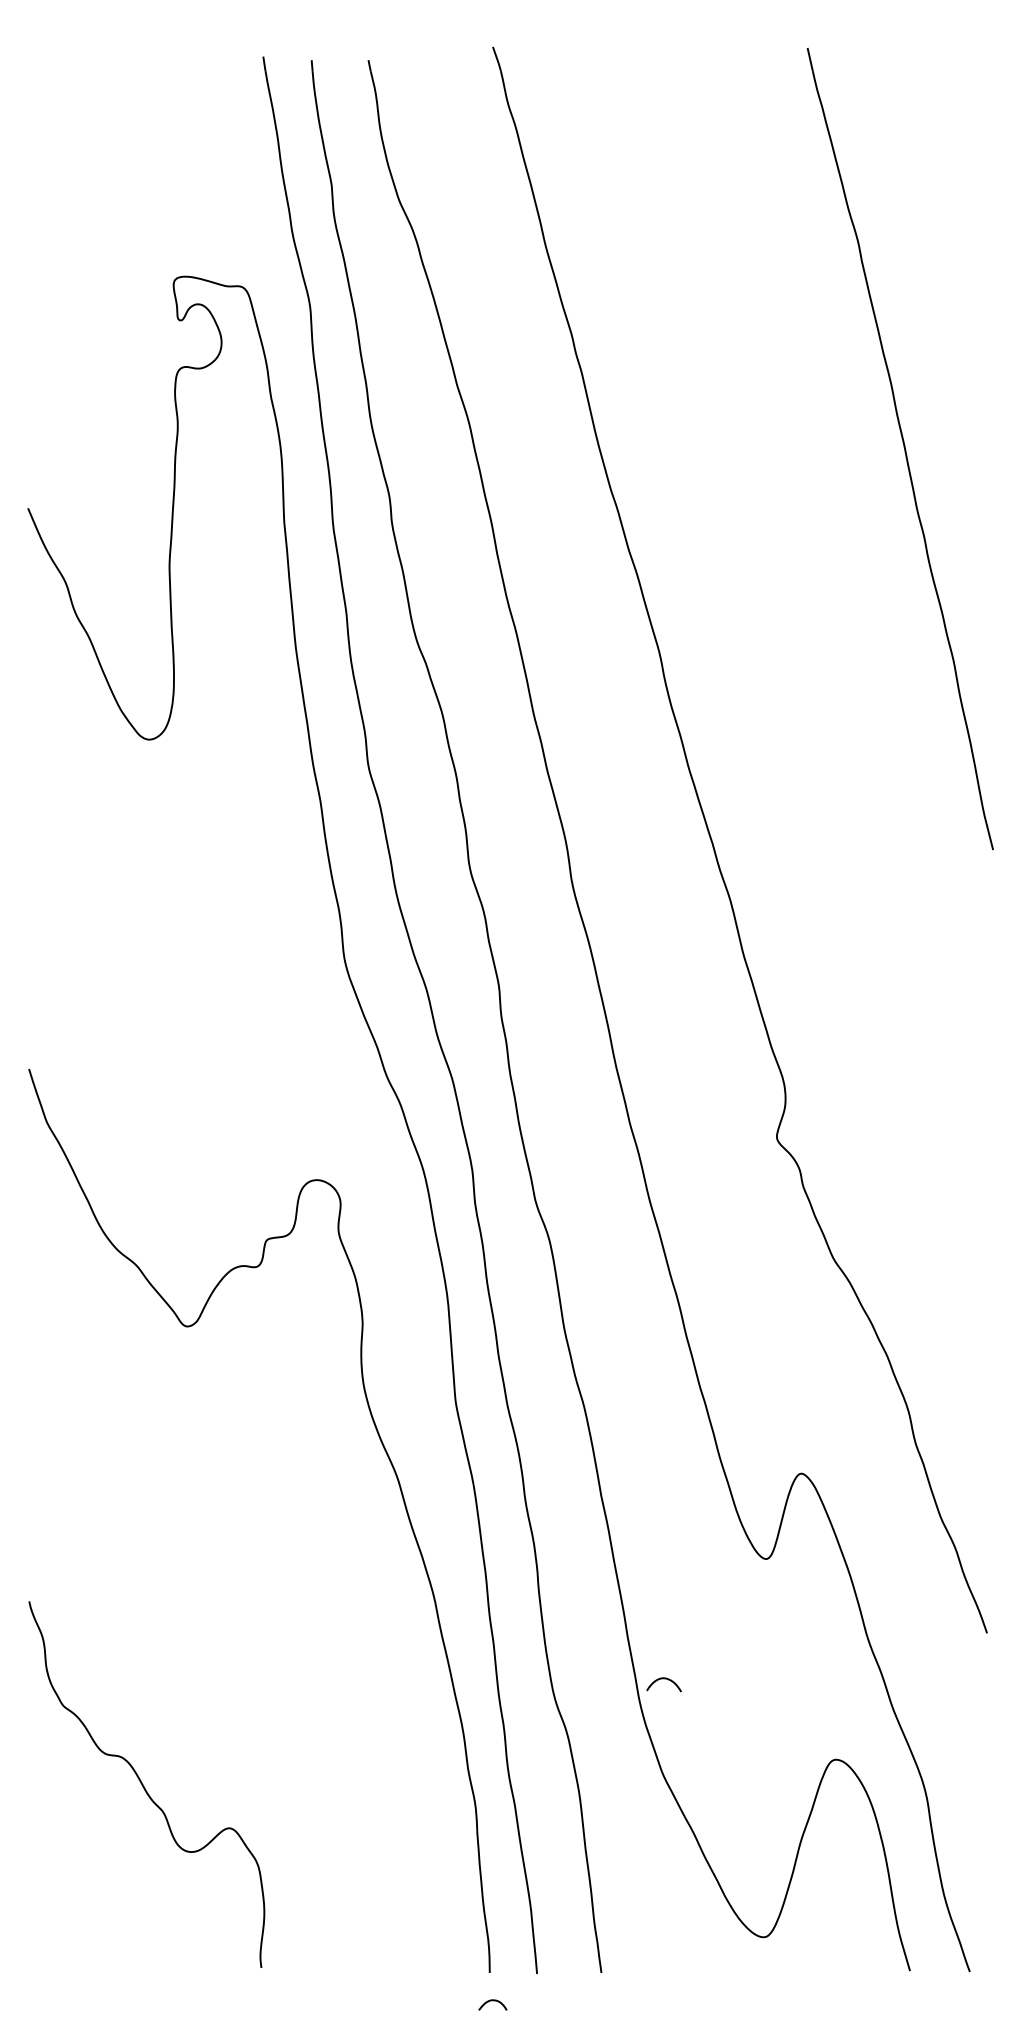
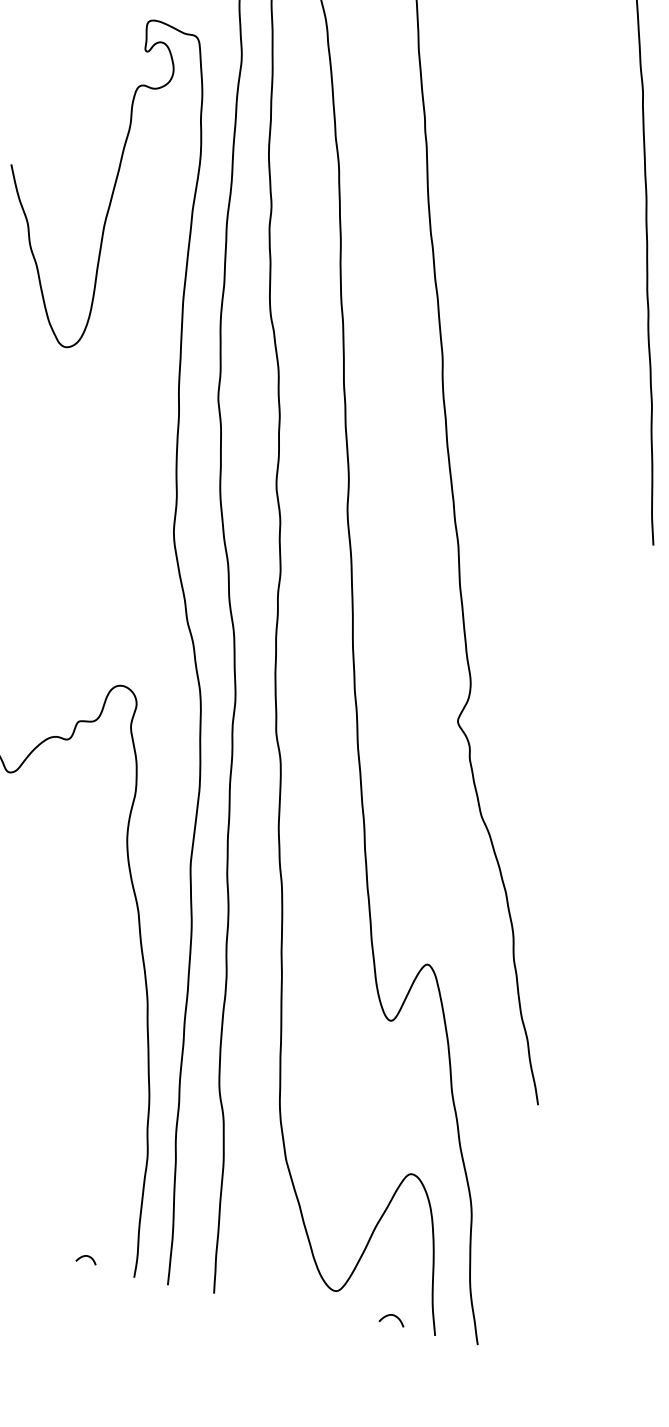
curve: (663, 1679) -> (392, 1315), moved
curve: (492, 2001) -> (86, 1256), moved

